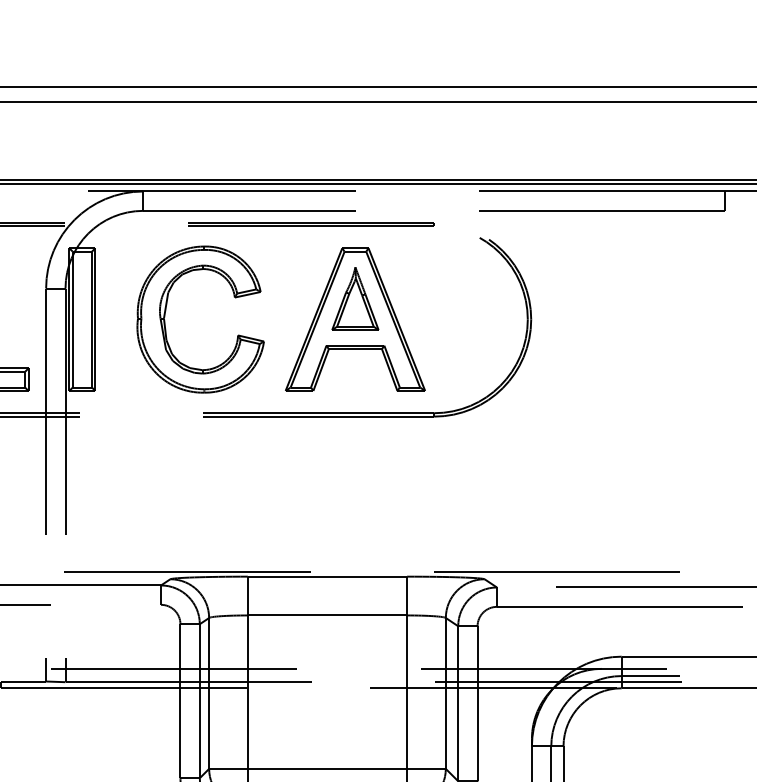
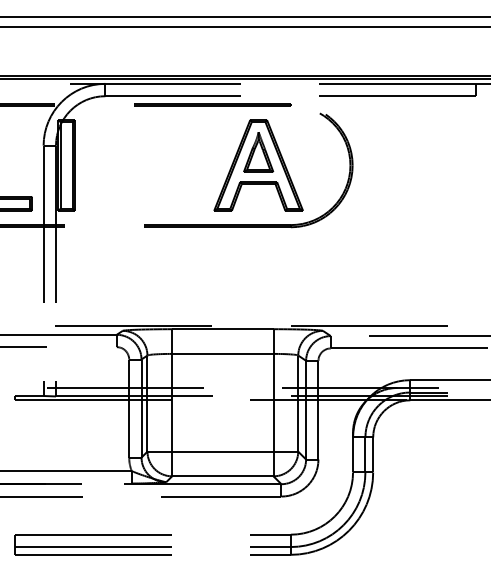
part: (166, 313) -> (120, 161), removed
part: (355, 319) -> (258, 165), moved

